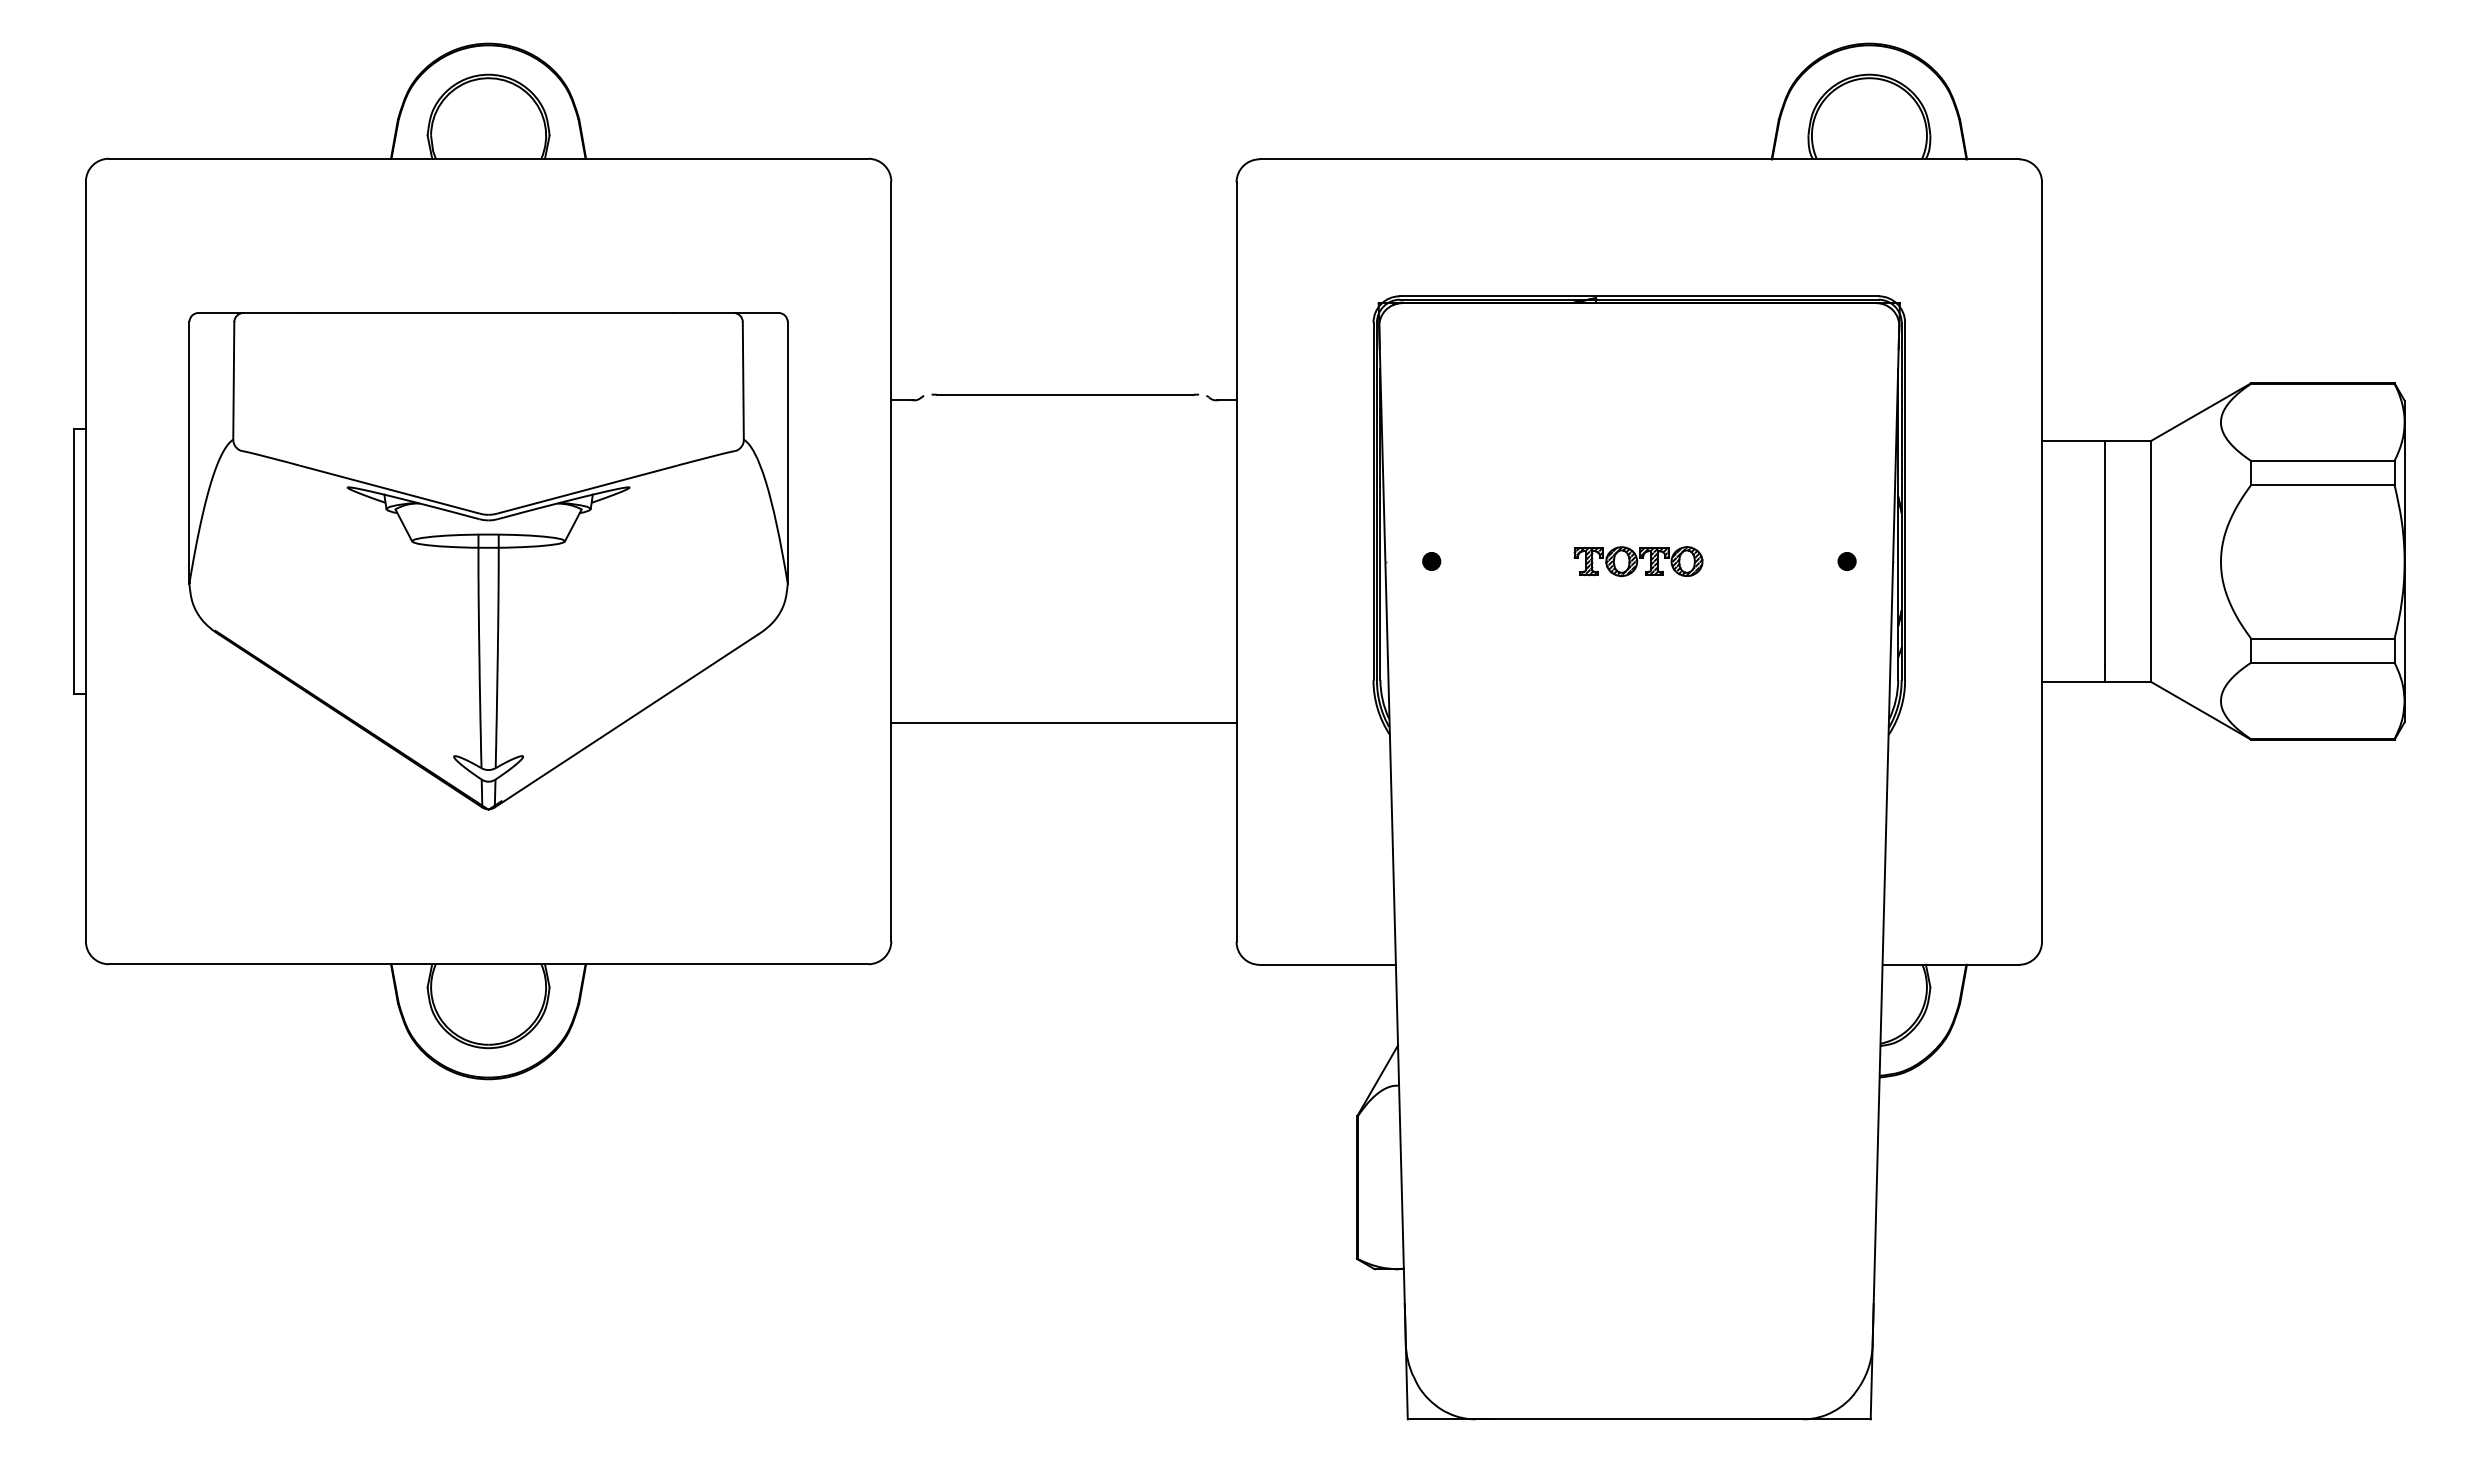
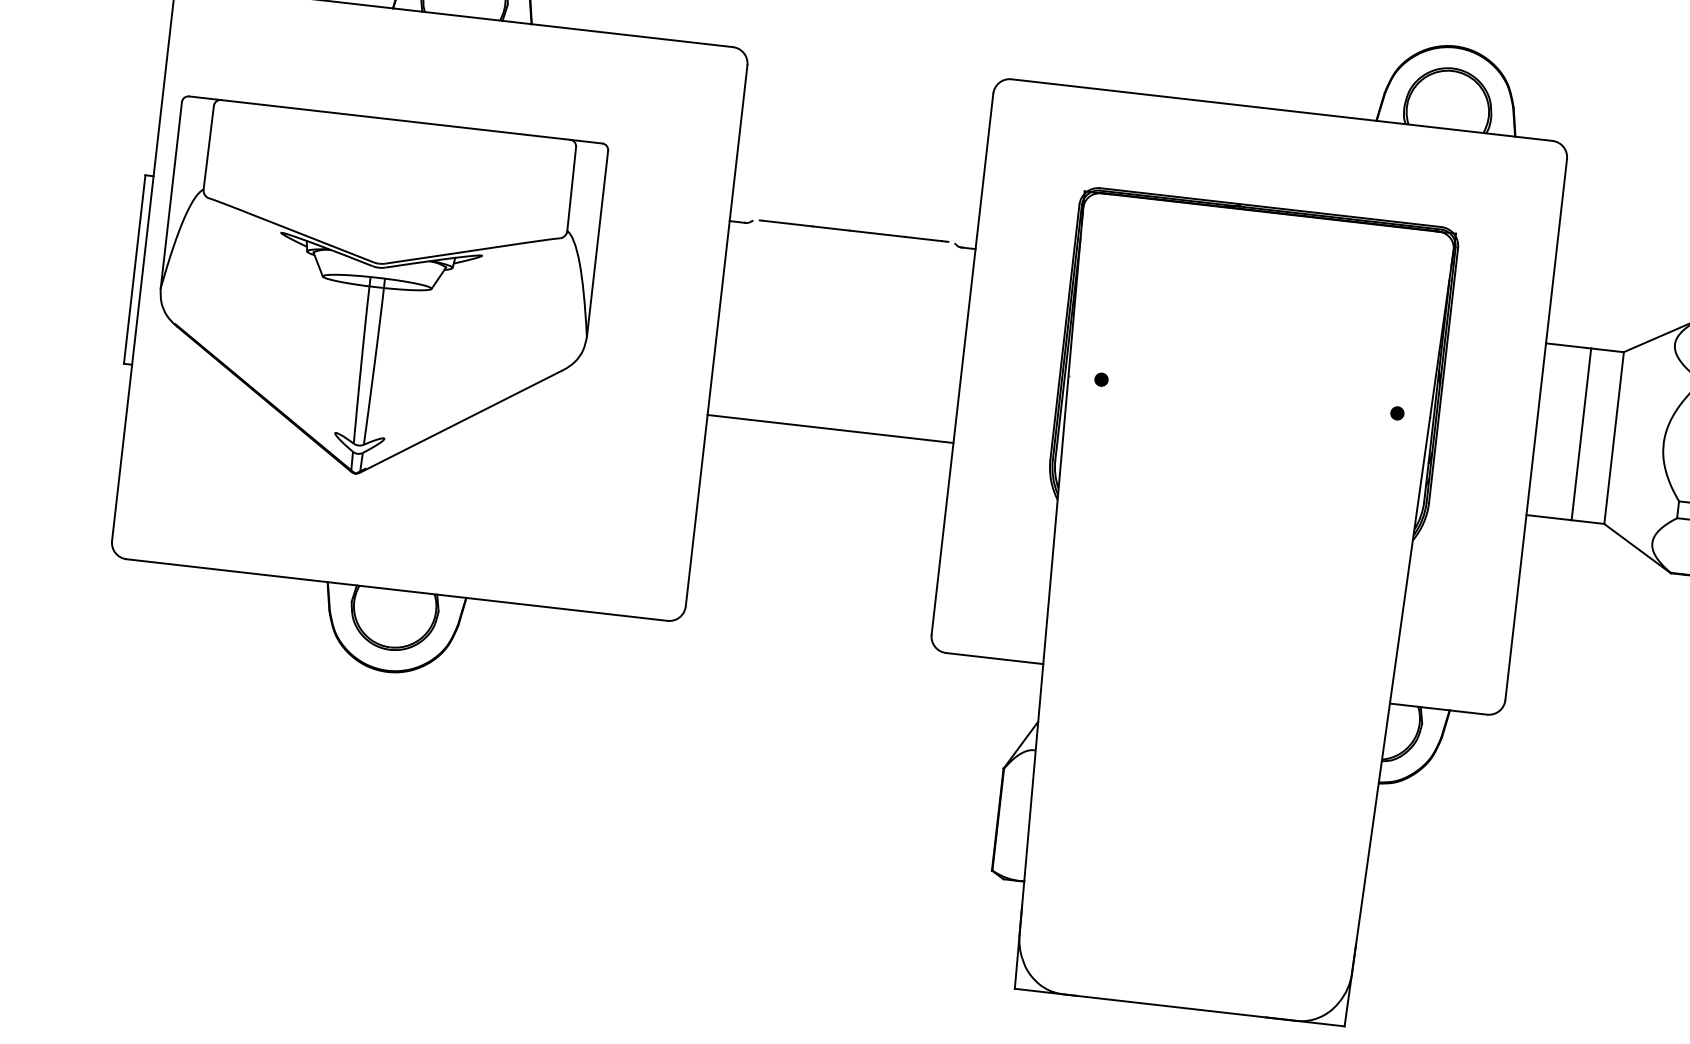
part: (488, 561) -> (375, 296), moved
part: (1638, 561) -> (1248, 396), removed
line: (1063, 722) -> (830, 428), moved

